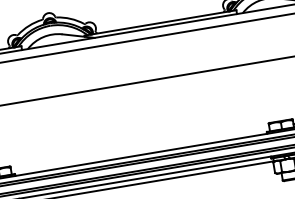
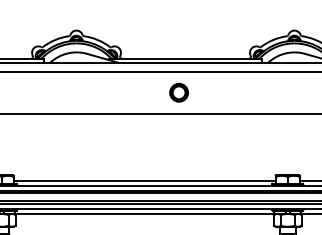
part: (159, 57) -> (178, 92), added
line: (140, 149) -> (144, 180), added

